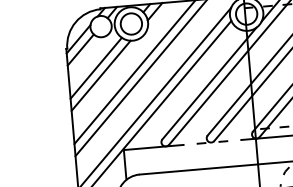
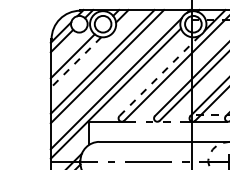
line: (101, 75) -> (76, 62), solid -> dashed
line: (209, 83) -> (159, 75), solid -> dashed

